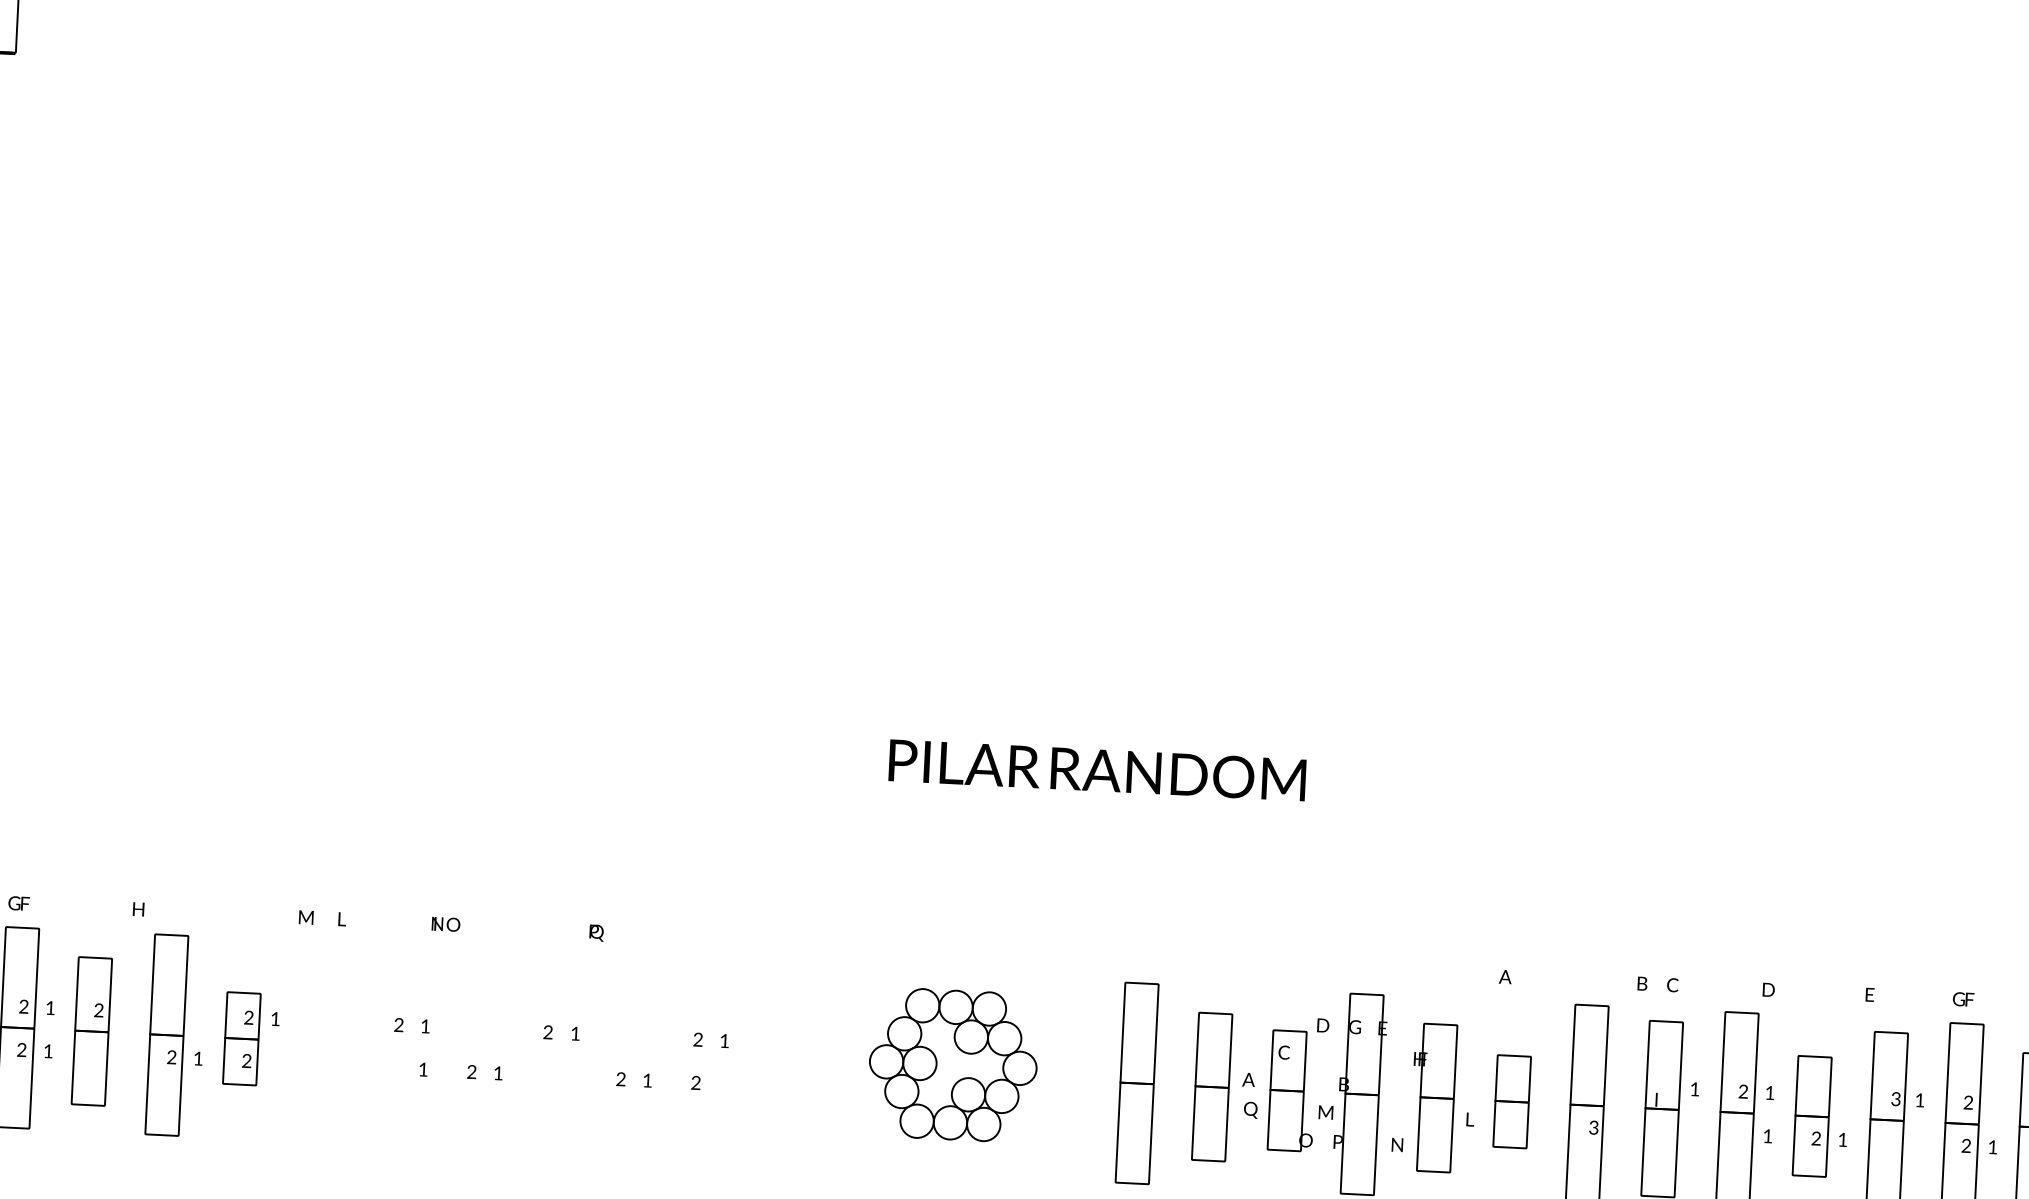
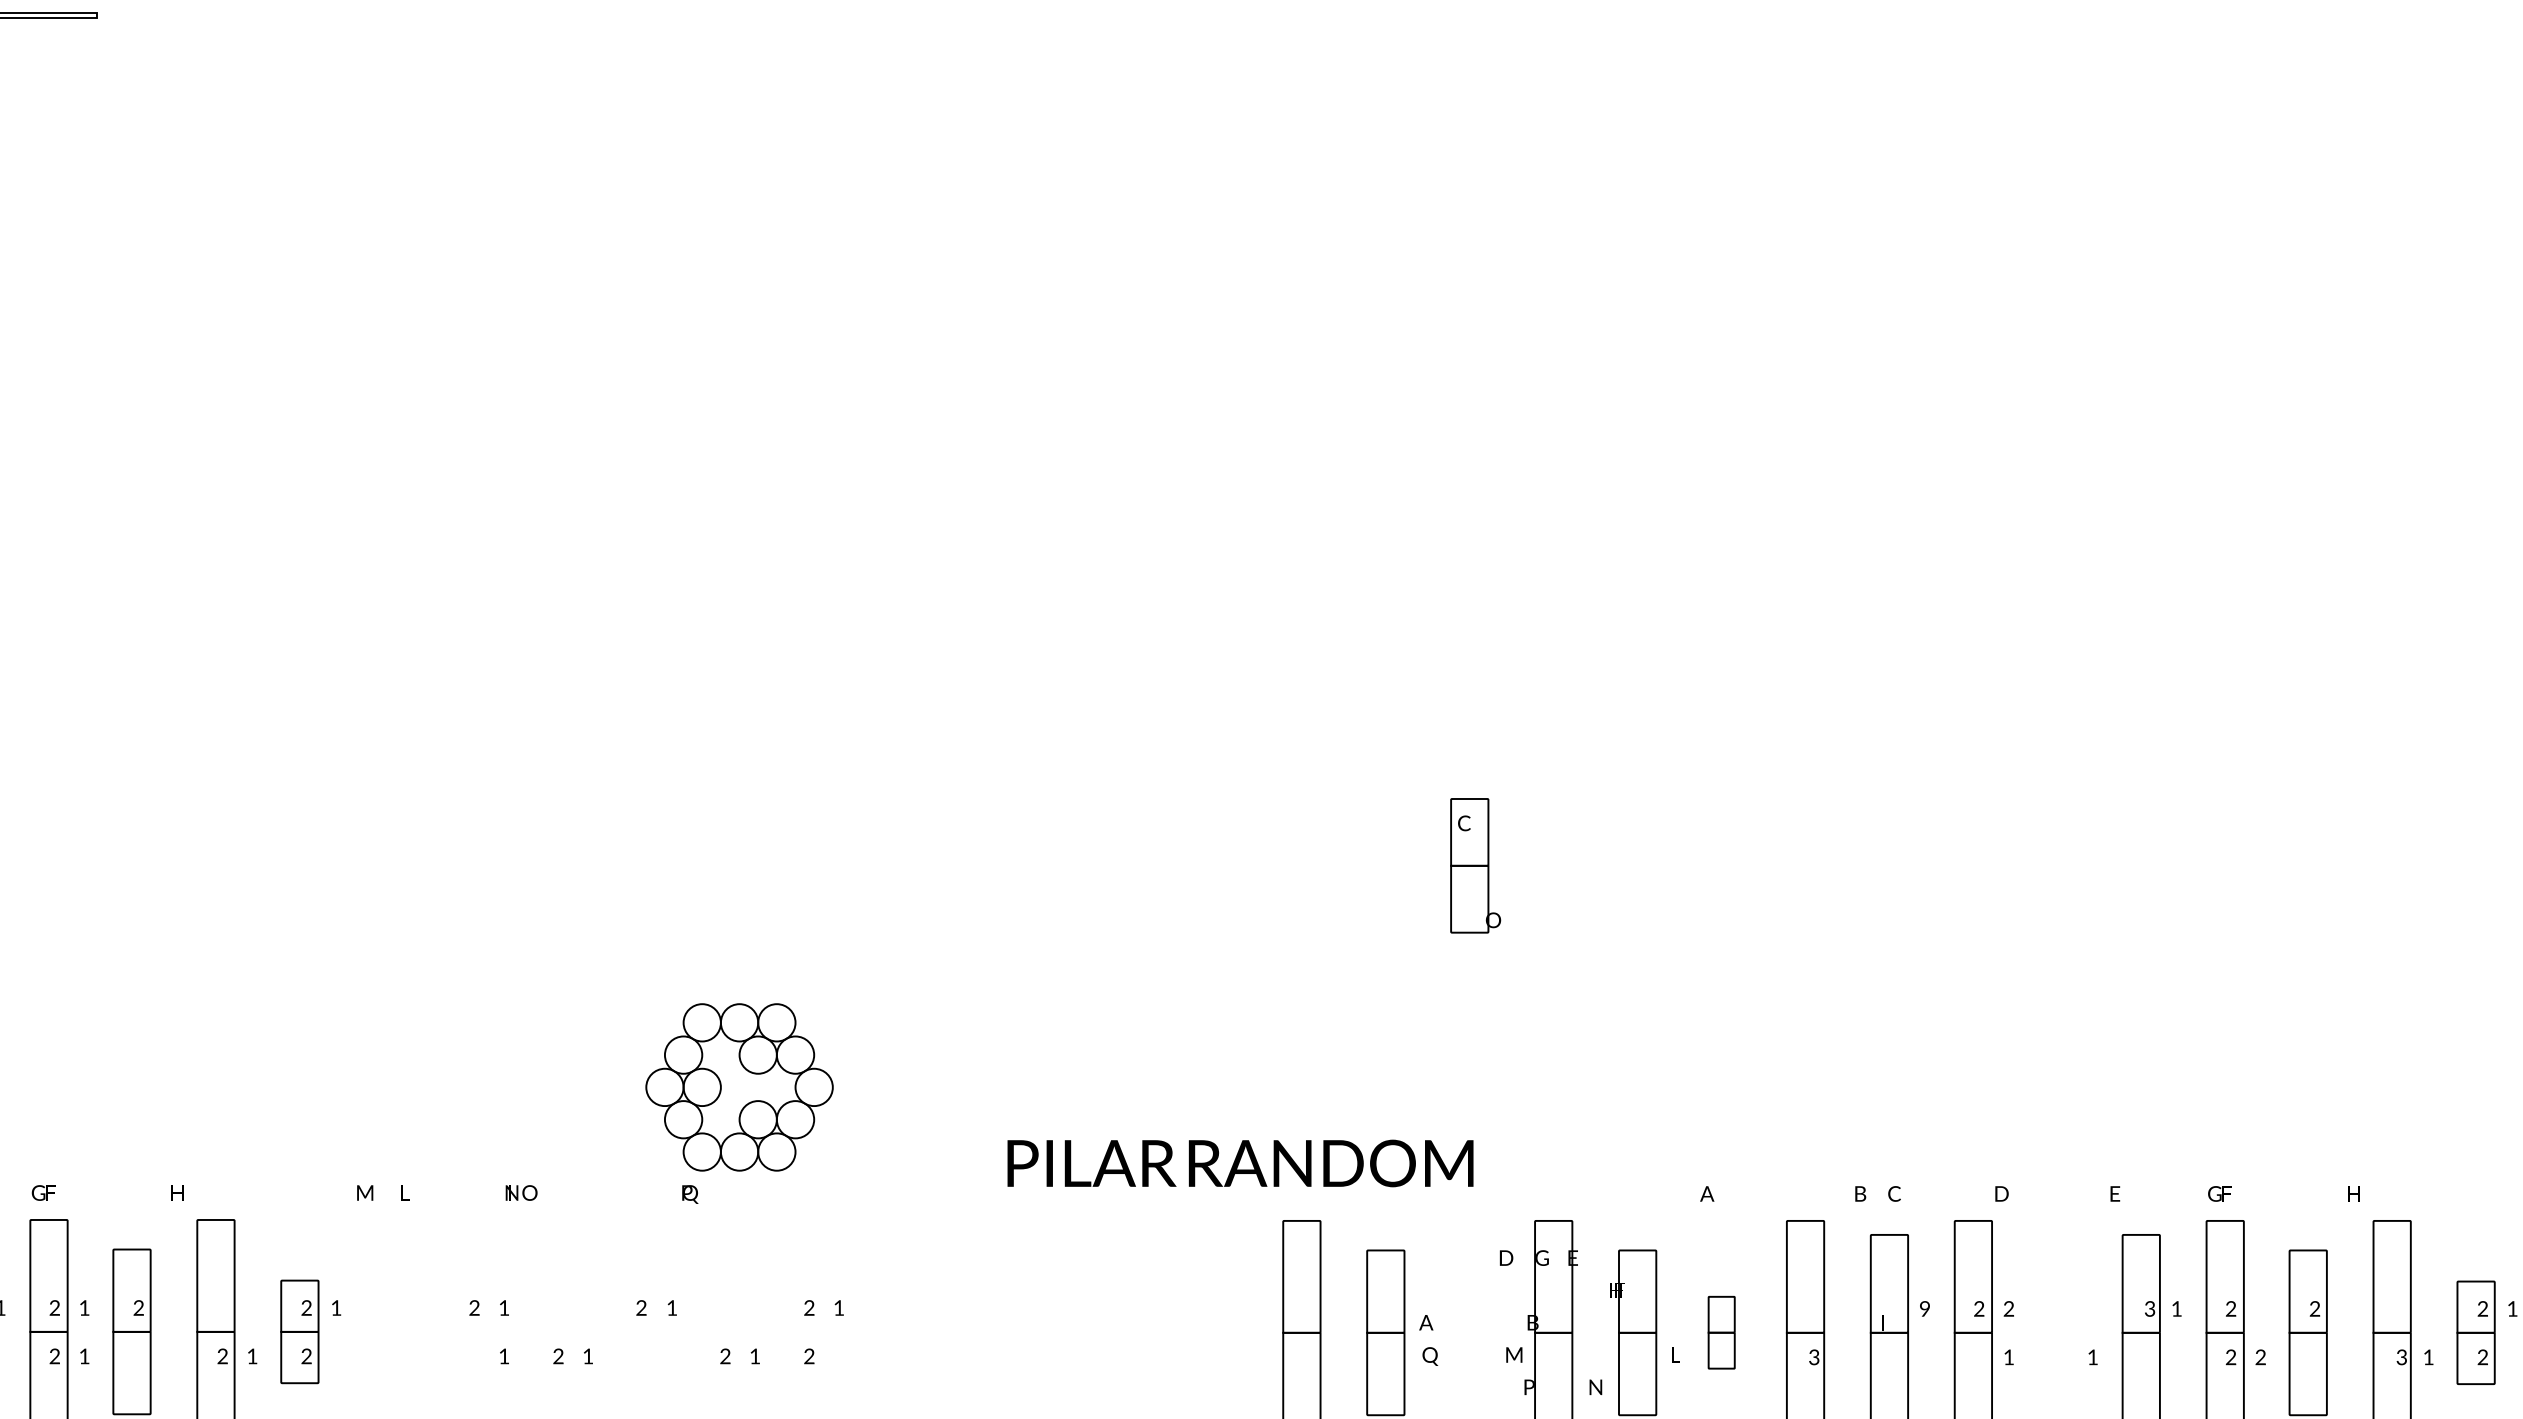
text: (1097, 770) -> (1240, 1163), moved
part: (953, 1065) -> (739, 1087), moved
text: (1694, 1088) -> (1924, 1308), 1 -> 9
part: (1292, 1090) -> (1475, 865), moved
text: (1769, 1092) -> (2008, 1308), 1 -> 2
part: (1512, 1101) -> (1721, 1332), size x0.7
part: (1811, 1116) -> (2056, 1332), removed
text: (1992, 1147) -> (2260, 1357), 1 -> 2

